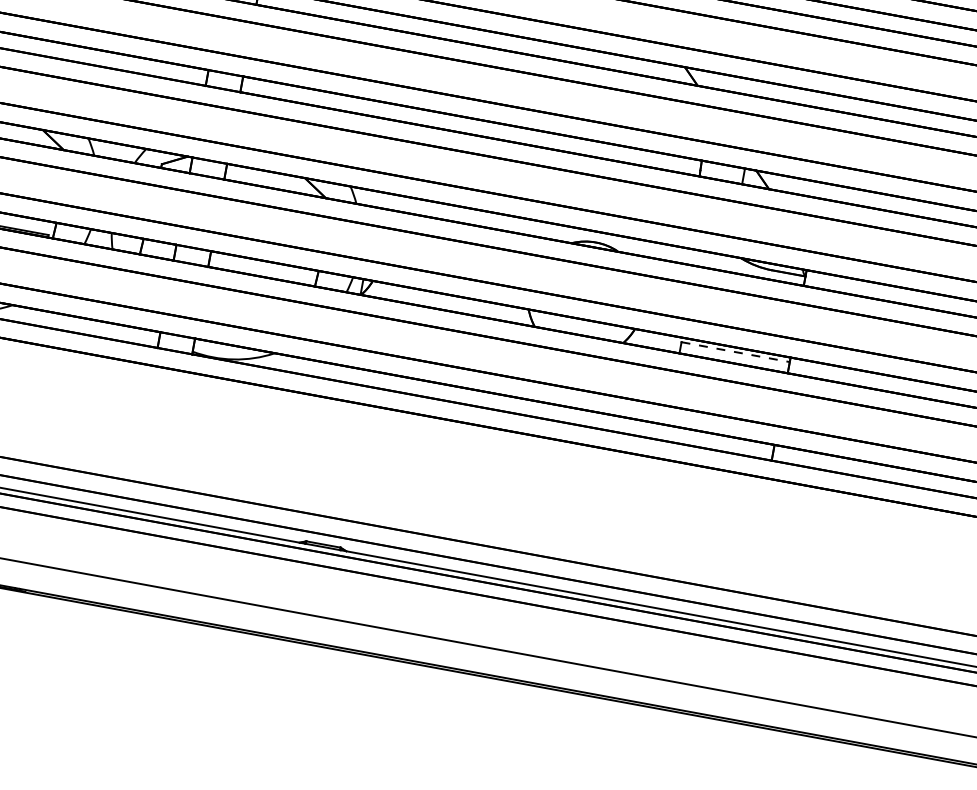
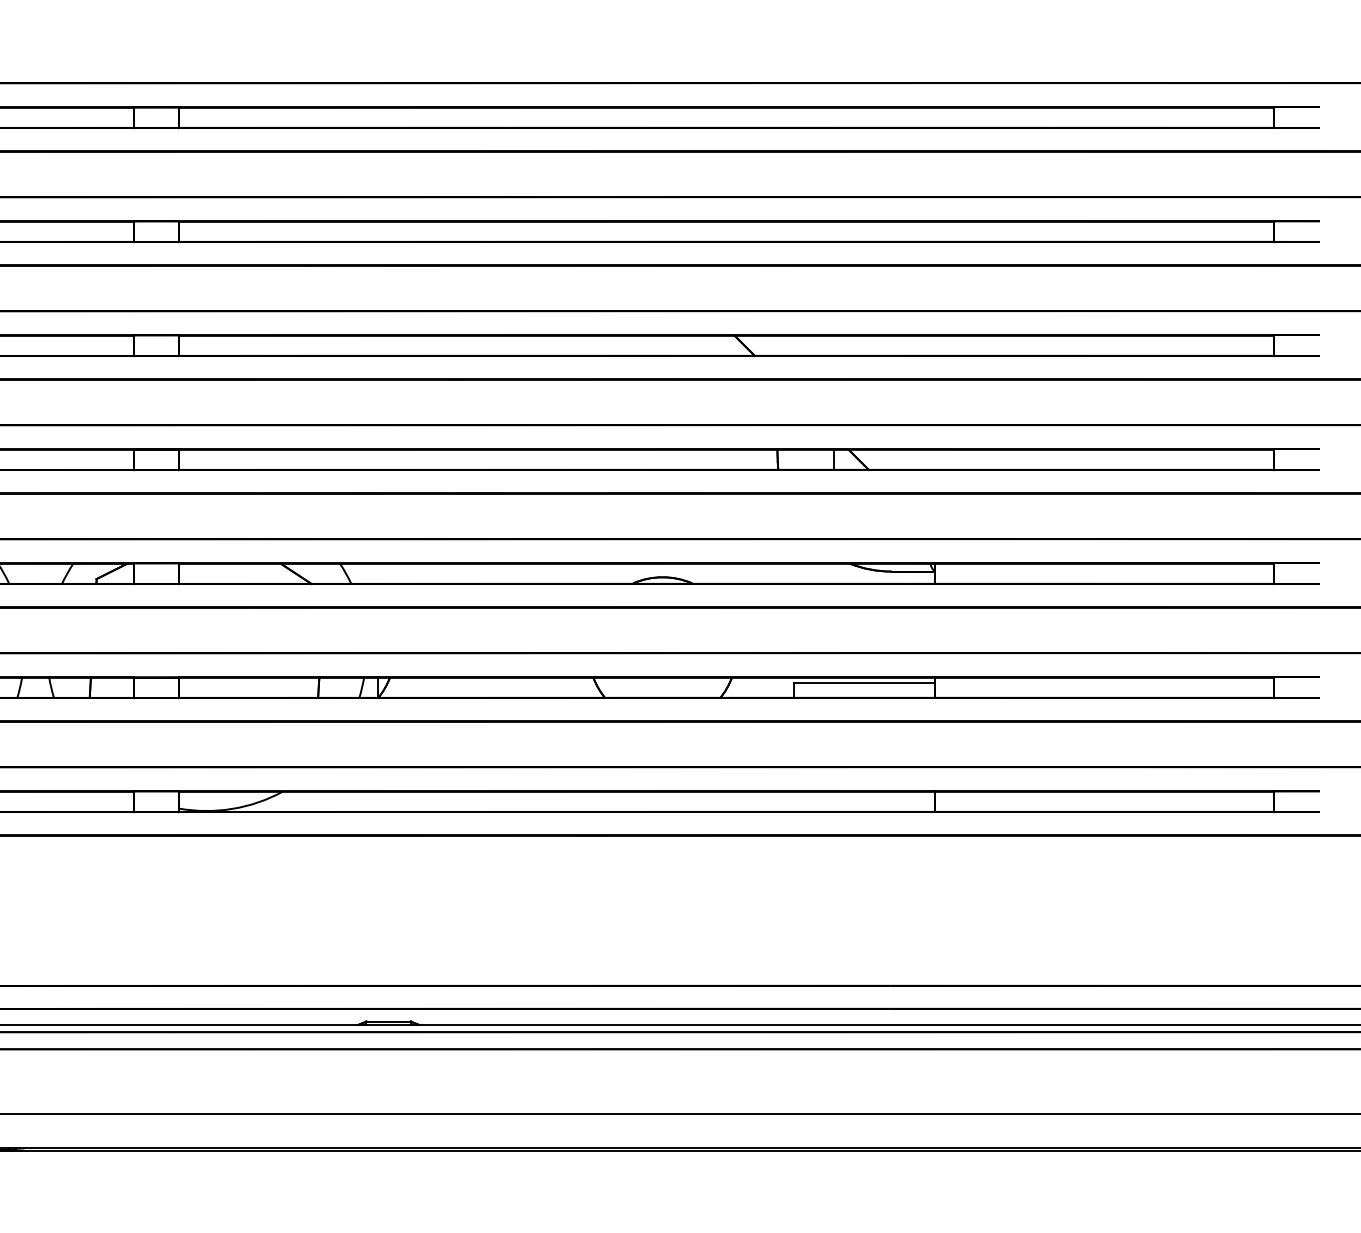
line: (735, 352) -> (864, 683), dashed -> solid

